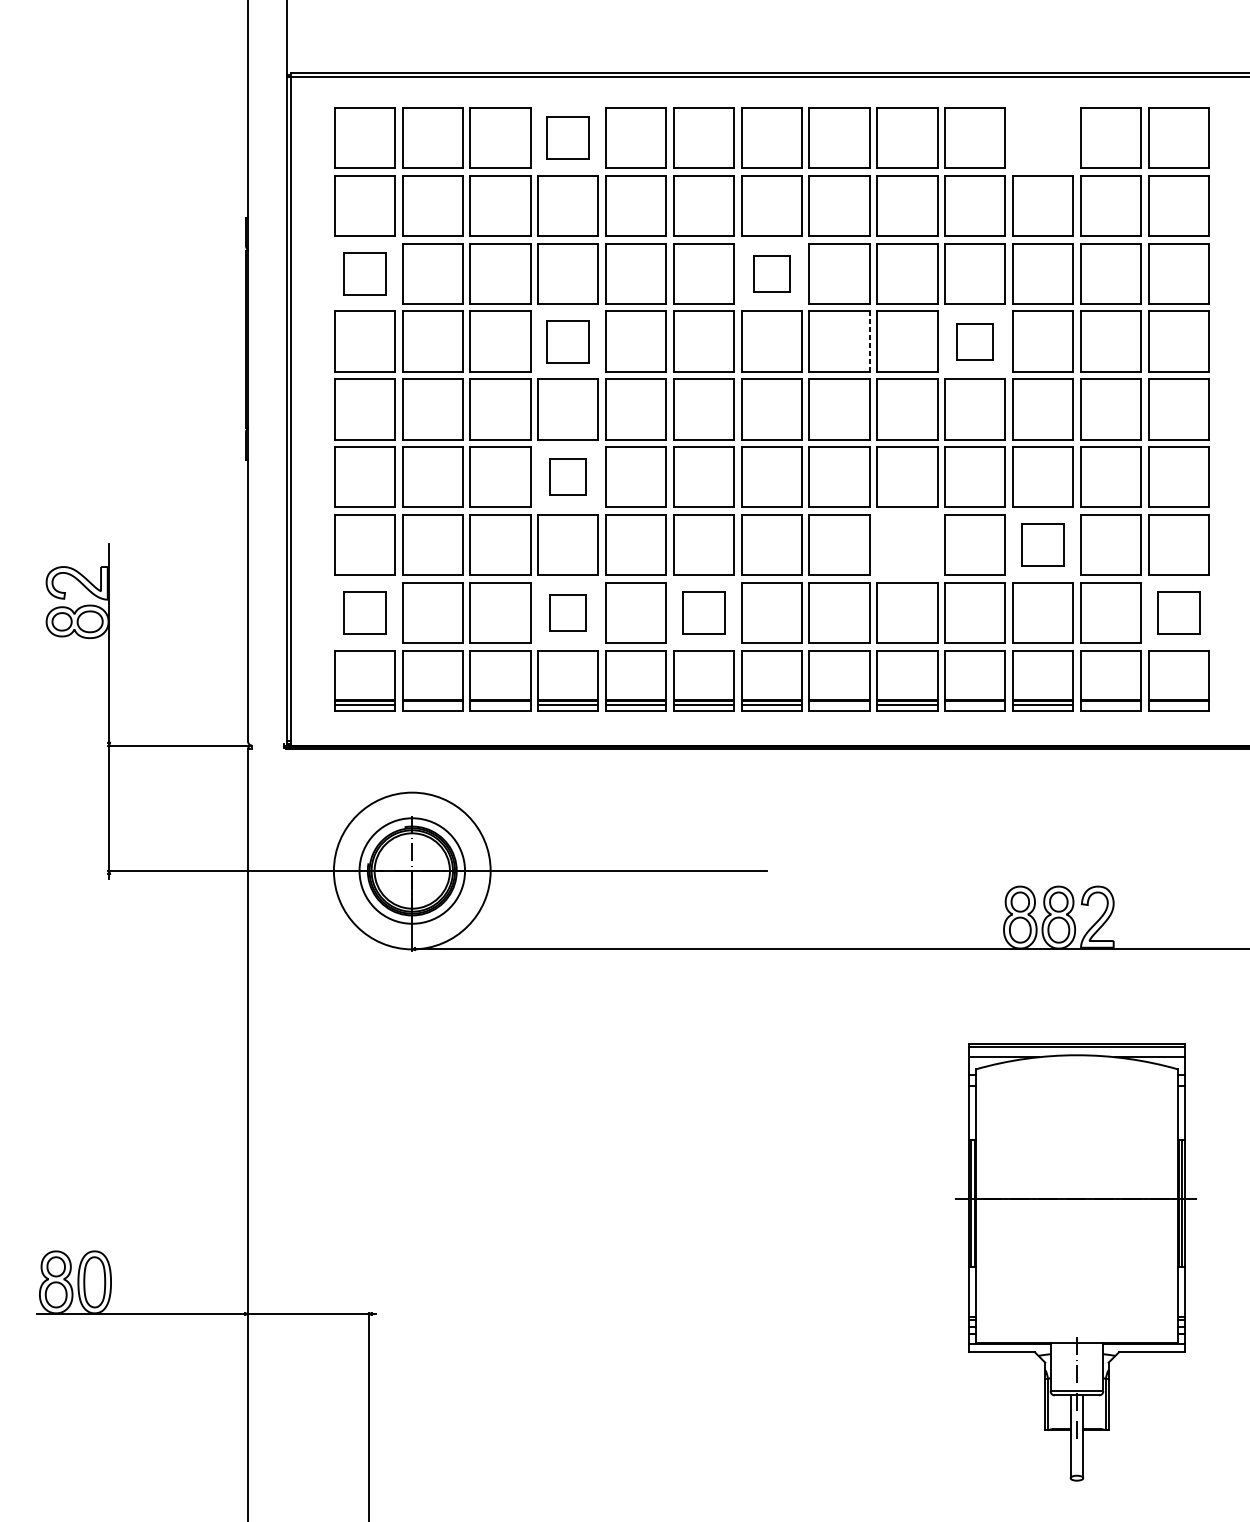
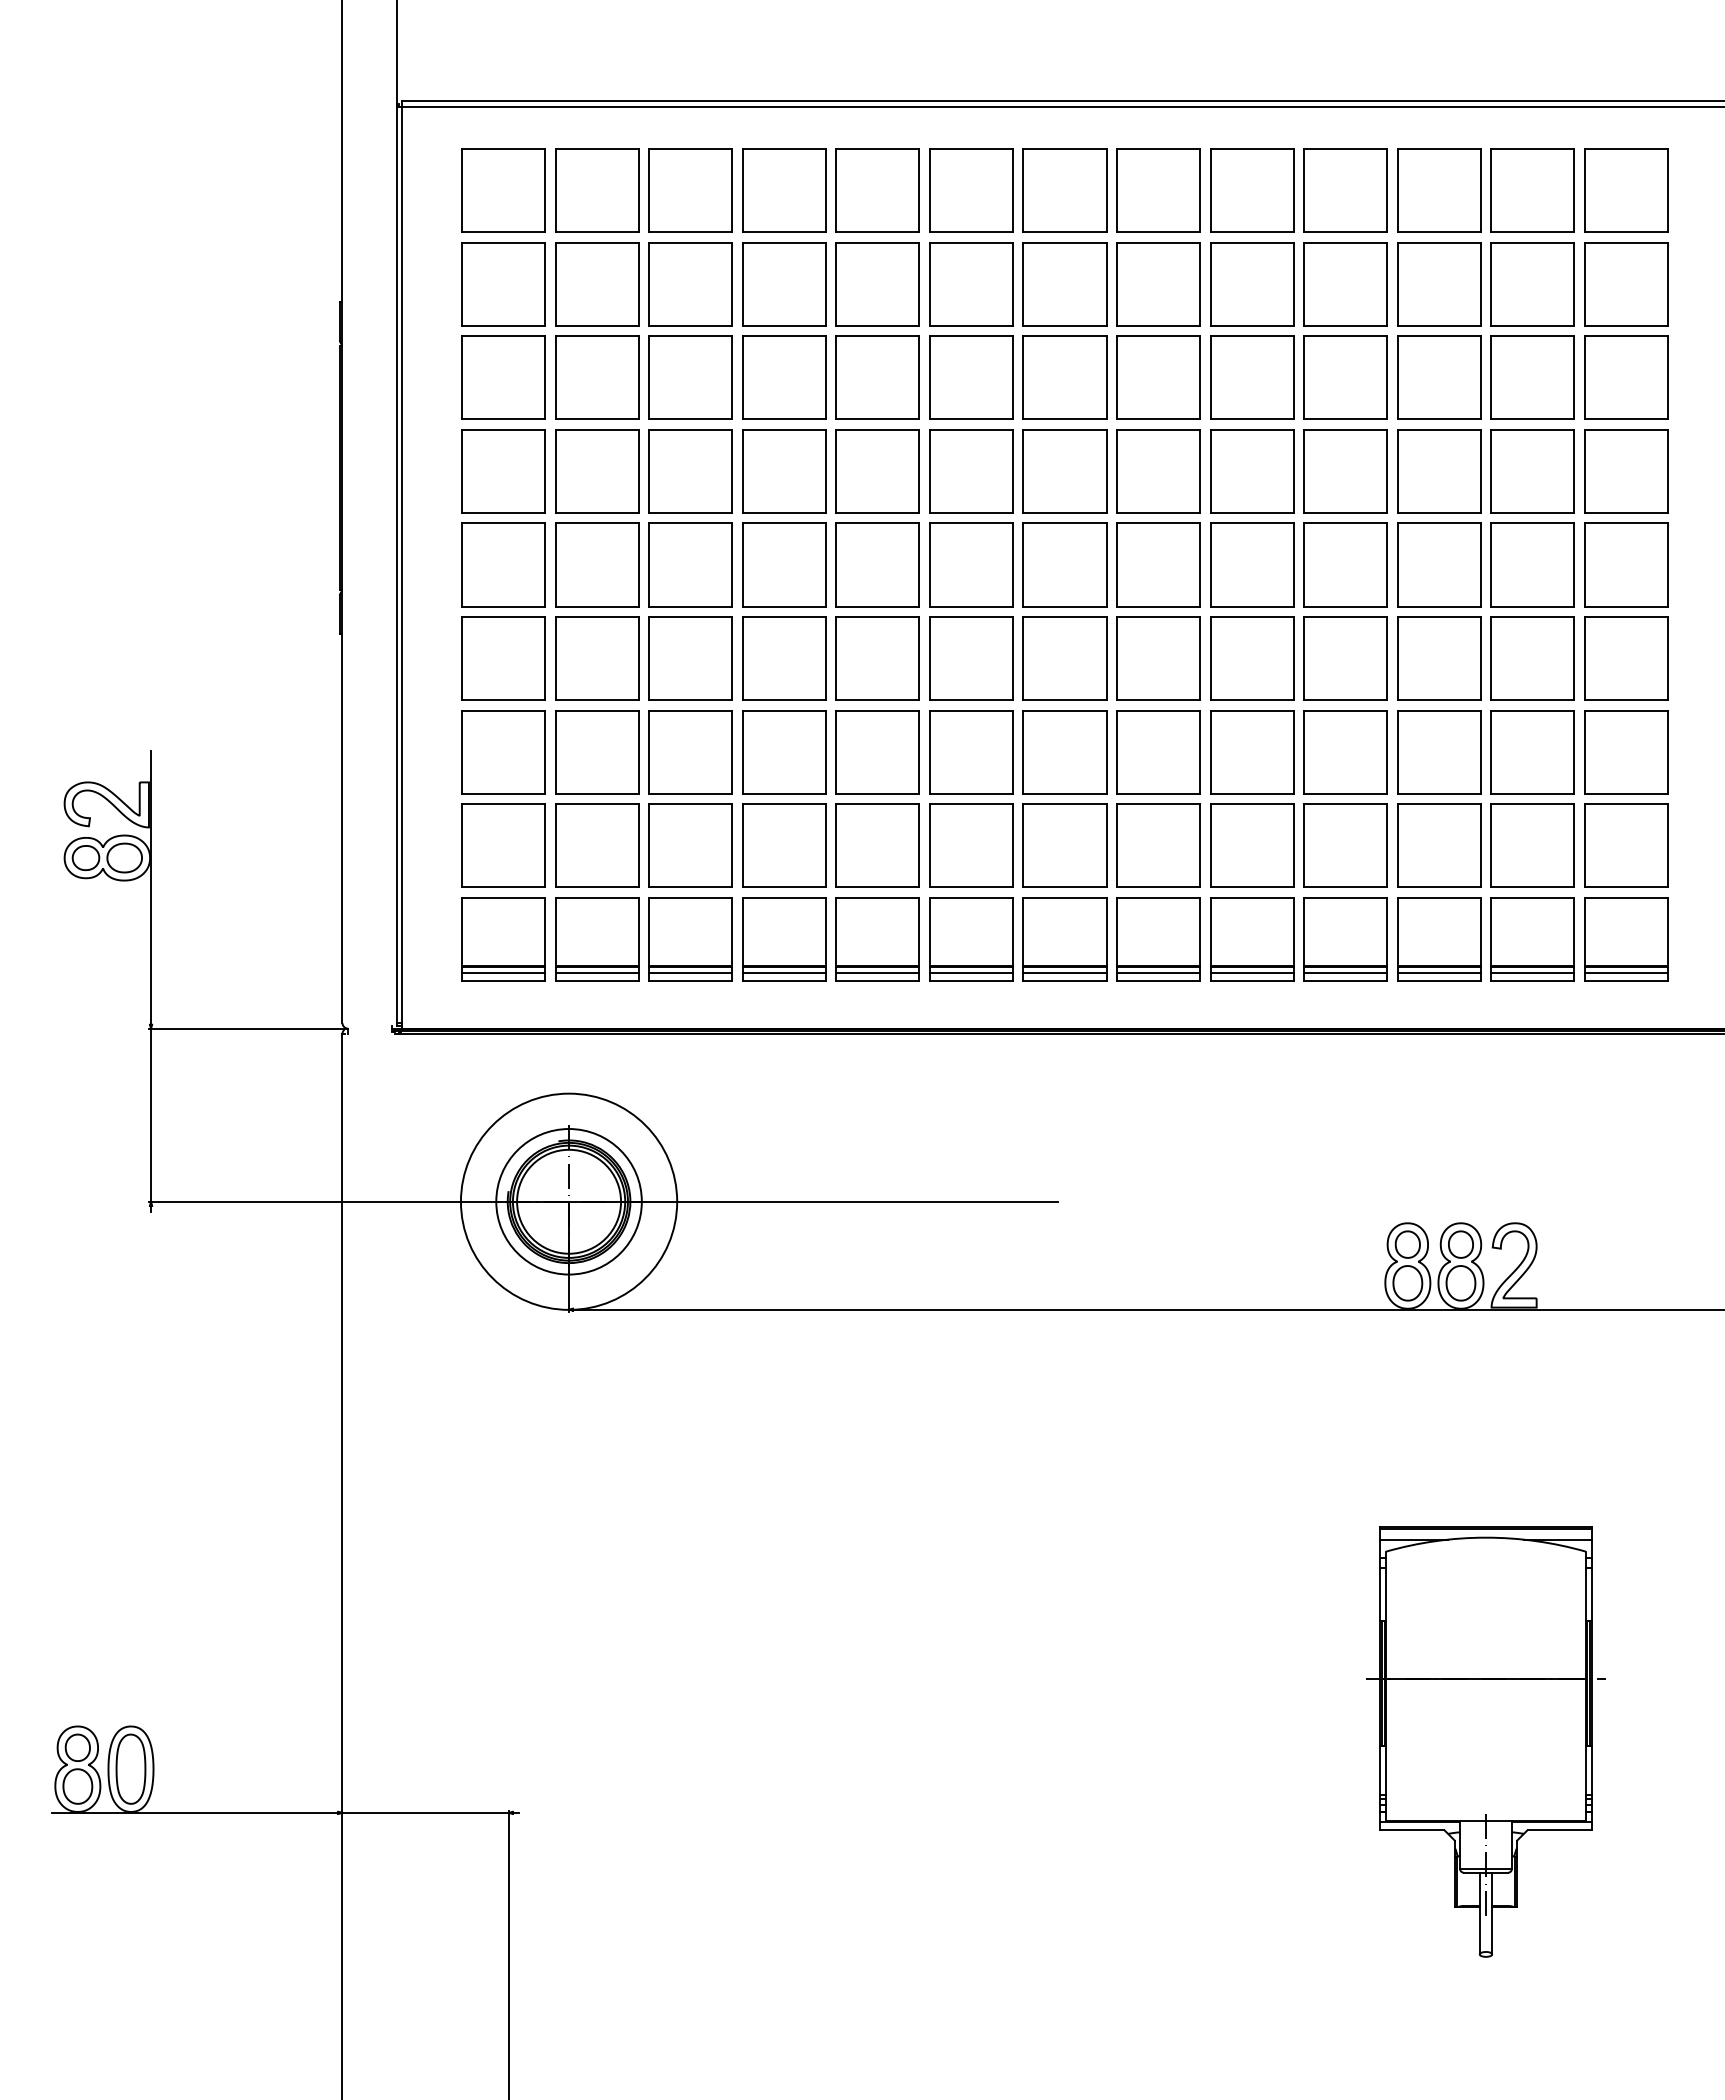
part: (568, 137) -> (784, 190), size x1.43
part: (1043, 137) -> (1439, 190), added
part: (364, 273) -> (503, 377), size x1.43
part: (771, 273) -> (1064, 377), size x1.67
part: (568, 341) -> (784, 471), size x1.43
line: (870, 341) -> (1200, 471), dashed -> solid
part: (975, 341) -> (1345, 471), size x1.67
part: (568, 477) -> (784, 658), size x1.67
part: (907, 545) -> (1252, 752), added
part: (1043, 545) -> (1439, 752), size x1.43
part: (364, 612) -> (503, 845), size x1.43
part: (568, 612) -> (784, 845), size x1.67
part: (704, 612) -> (971, 845), size x1.43
part: (1178, 612) -> (1626, 845), size x1.43
line: (432, 704) -> (596, 972), added
line: (500, 704) -> (690, 972), added
line: (839, 704) -> (1158, 972), added
line: (975, 704) -> (1345, 972), added
line: (1110, 704) -> (1532, 972), added
line: (1178, 704) -> (1625, 972), added
part: (1076, 1262) -> (1485, 1741), size x0.71

